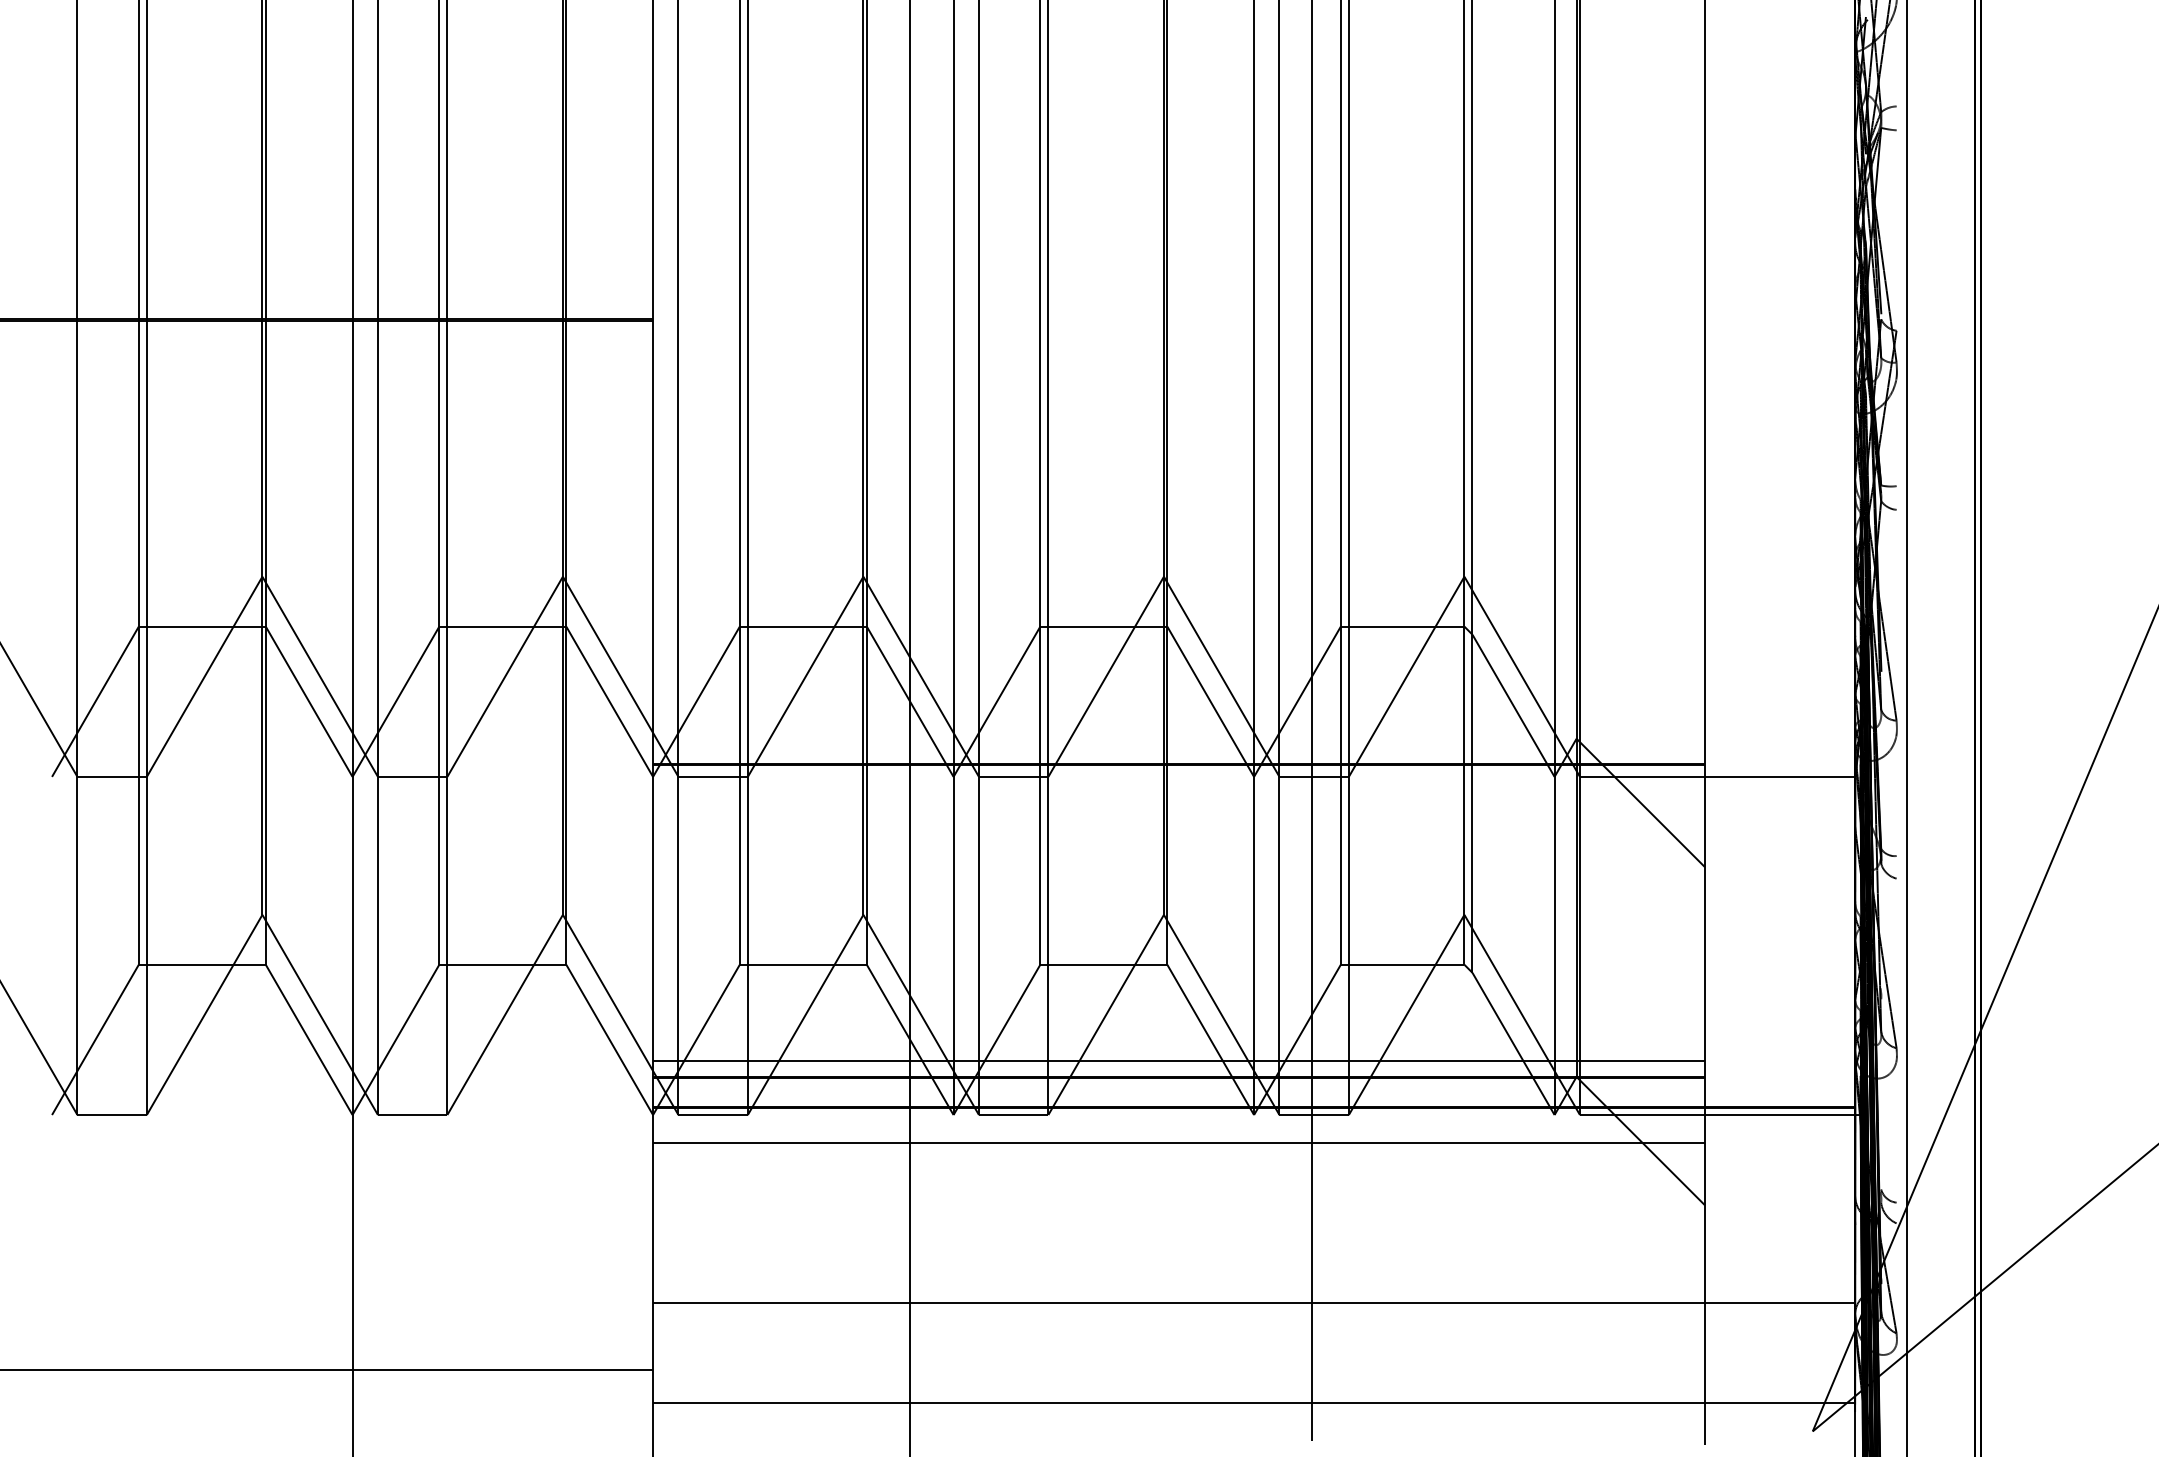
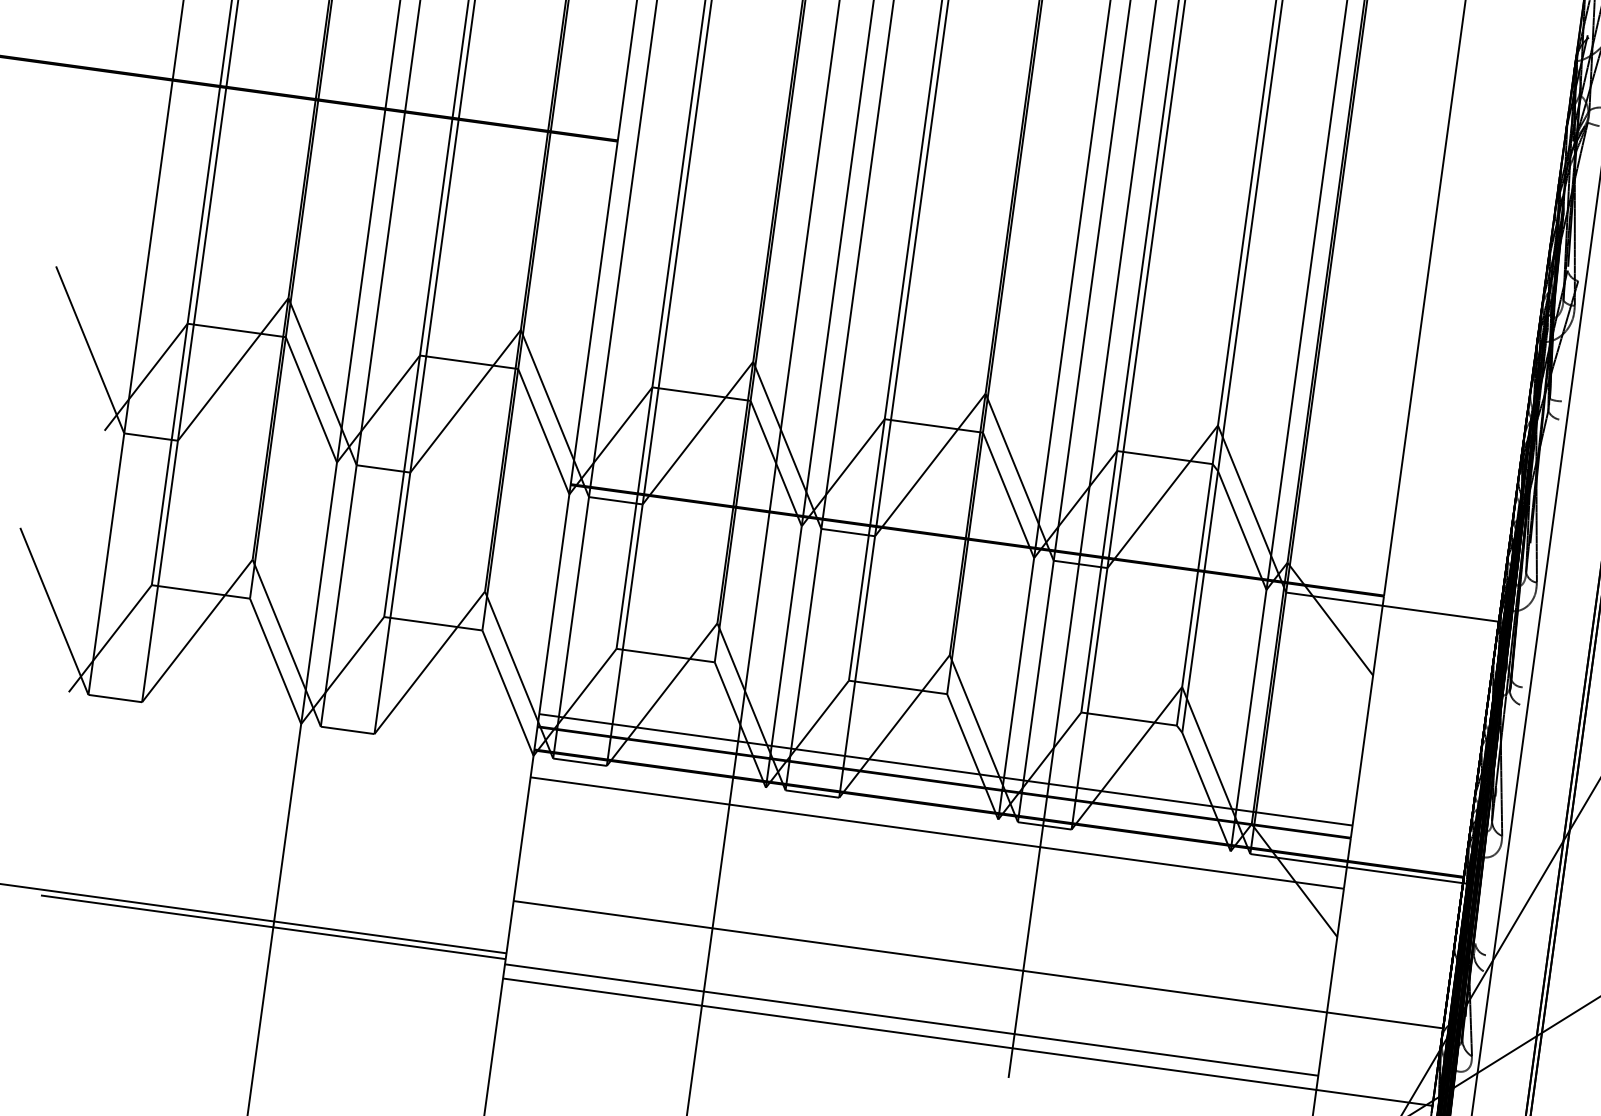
line: (352, 1377) -> (273, 926), added
line: (1178, 1384) -> (911, 1019), added

